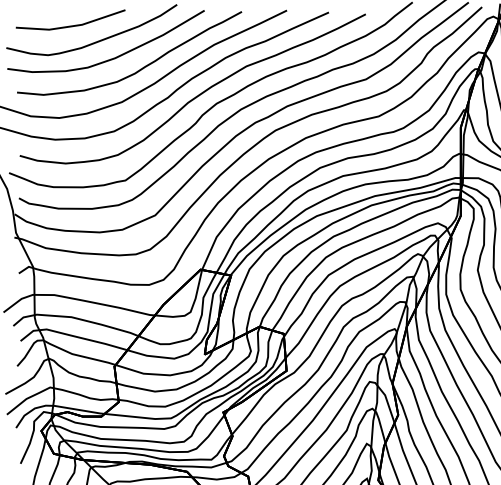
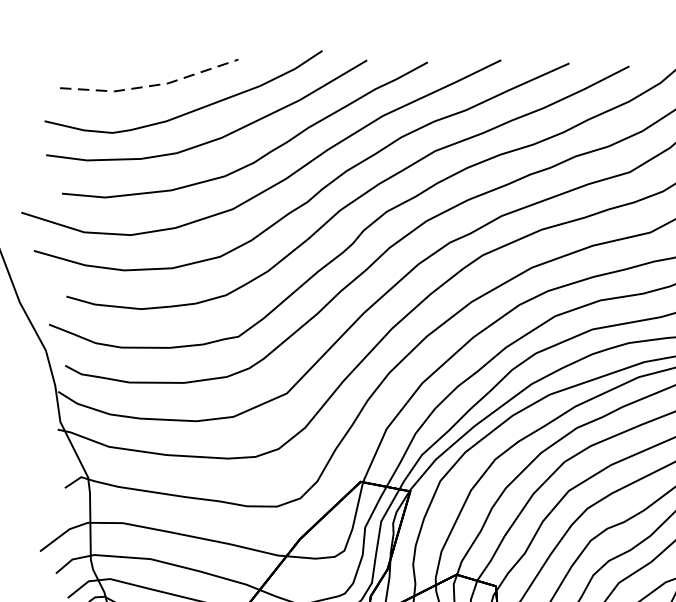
line: (71, 26) -> (150, 86), solid -> dashed

